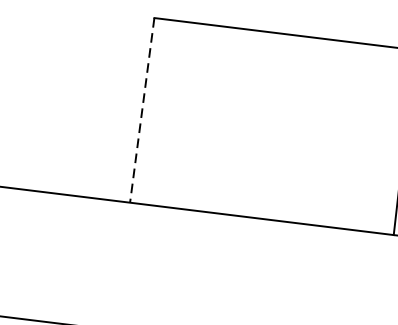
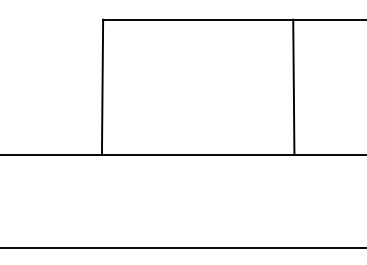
line: (142, 110) -> (102, 87), dashed -> solid

